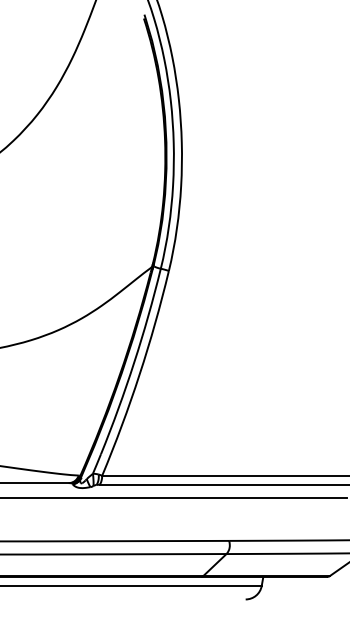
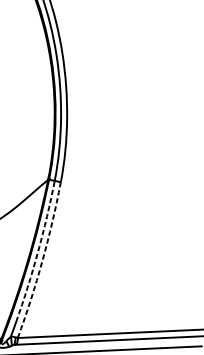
arc: (134, 362) -> (38, 252), solid -> dashed
arc: (139, 374) -> (42, 260), solid -> dashed

